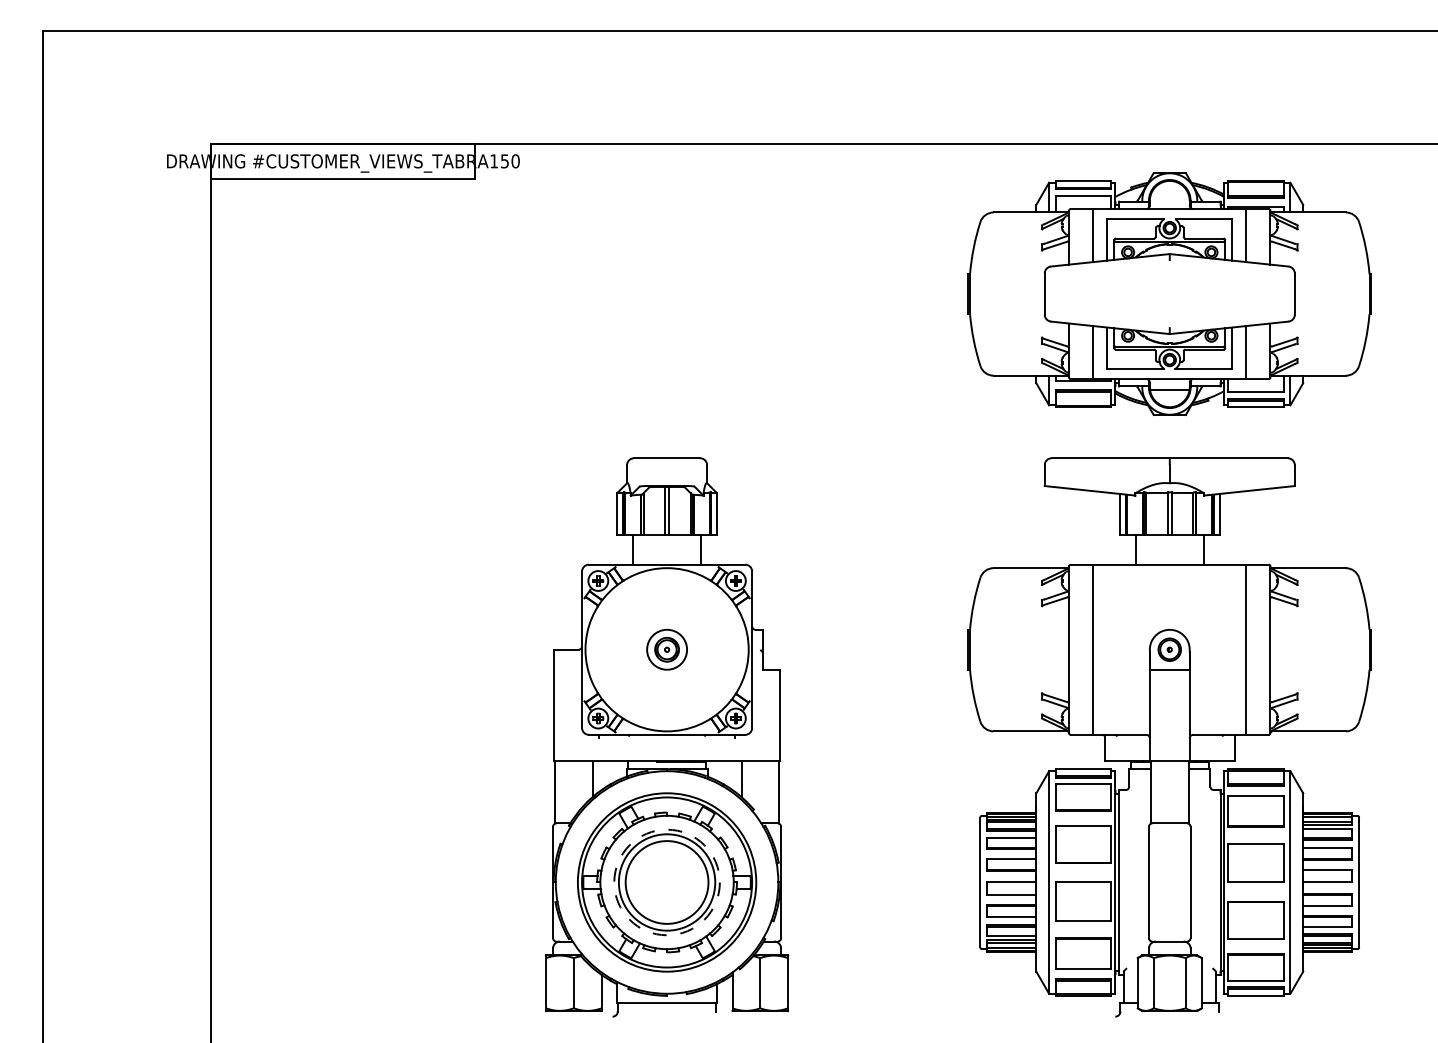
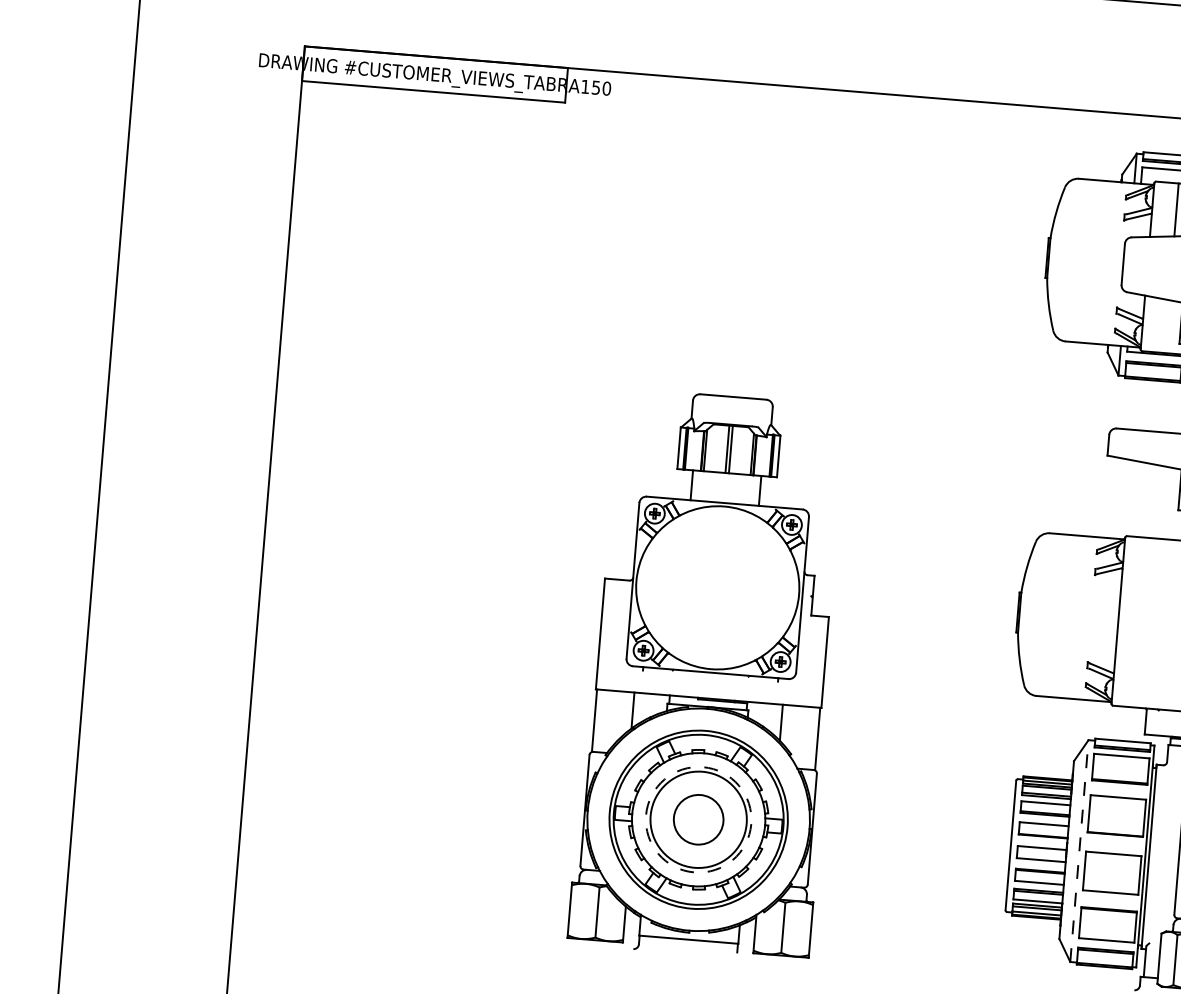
line: (1093, 352) -> (1167, 326), removed
part: (666, 649) -> (717, 587), removed
line: (1093, 649) -> (1142, 622), removed
line: (1049, 881) -> (1079, 850), solid -> dashed
circle: (666, 882) -> (698, 819), size x0.6

